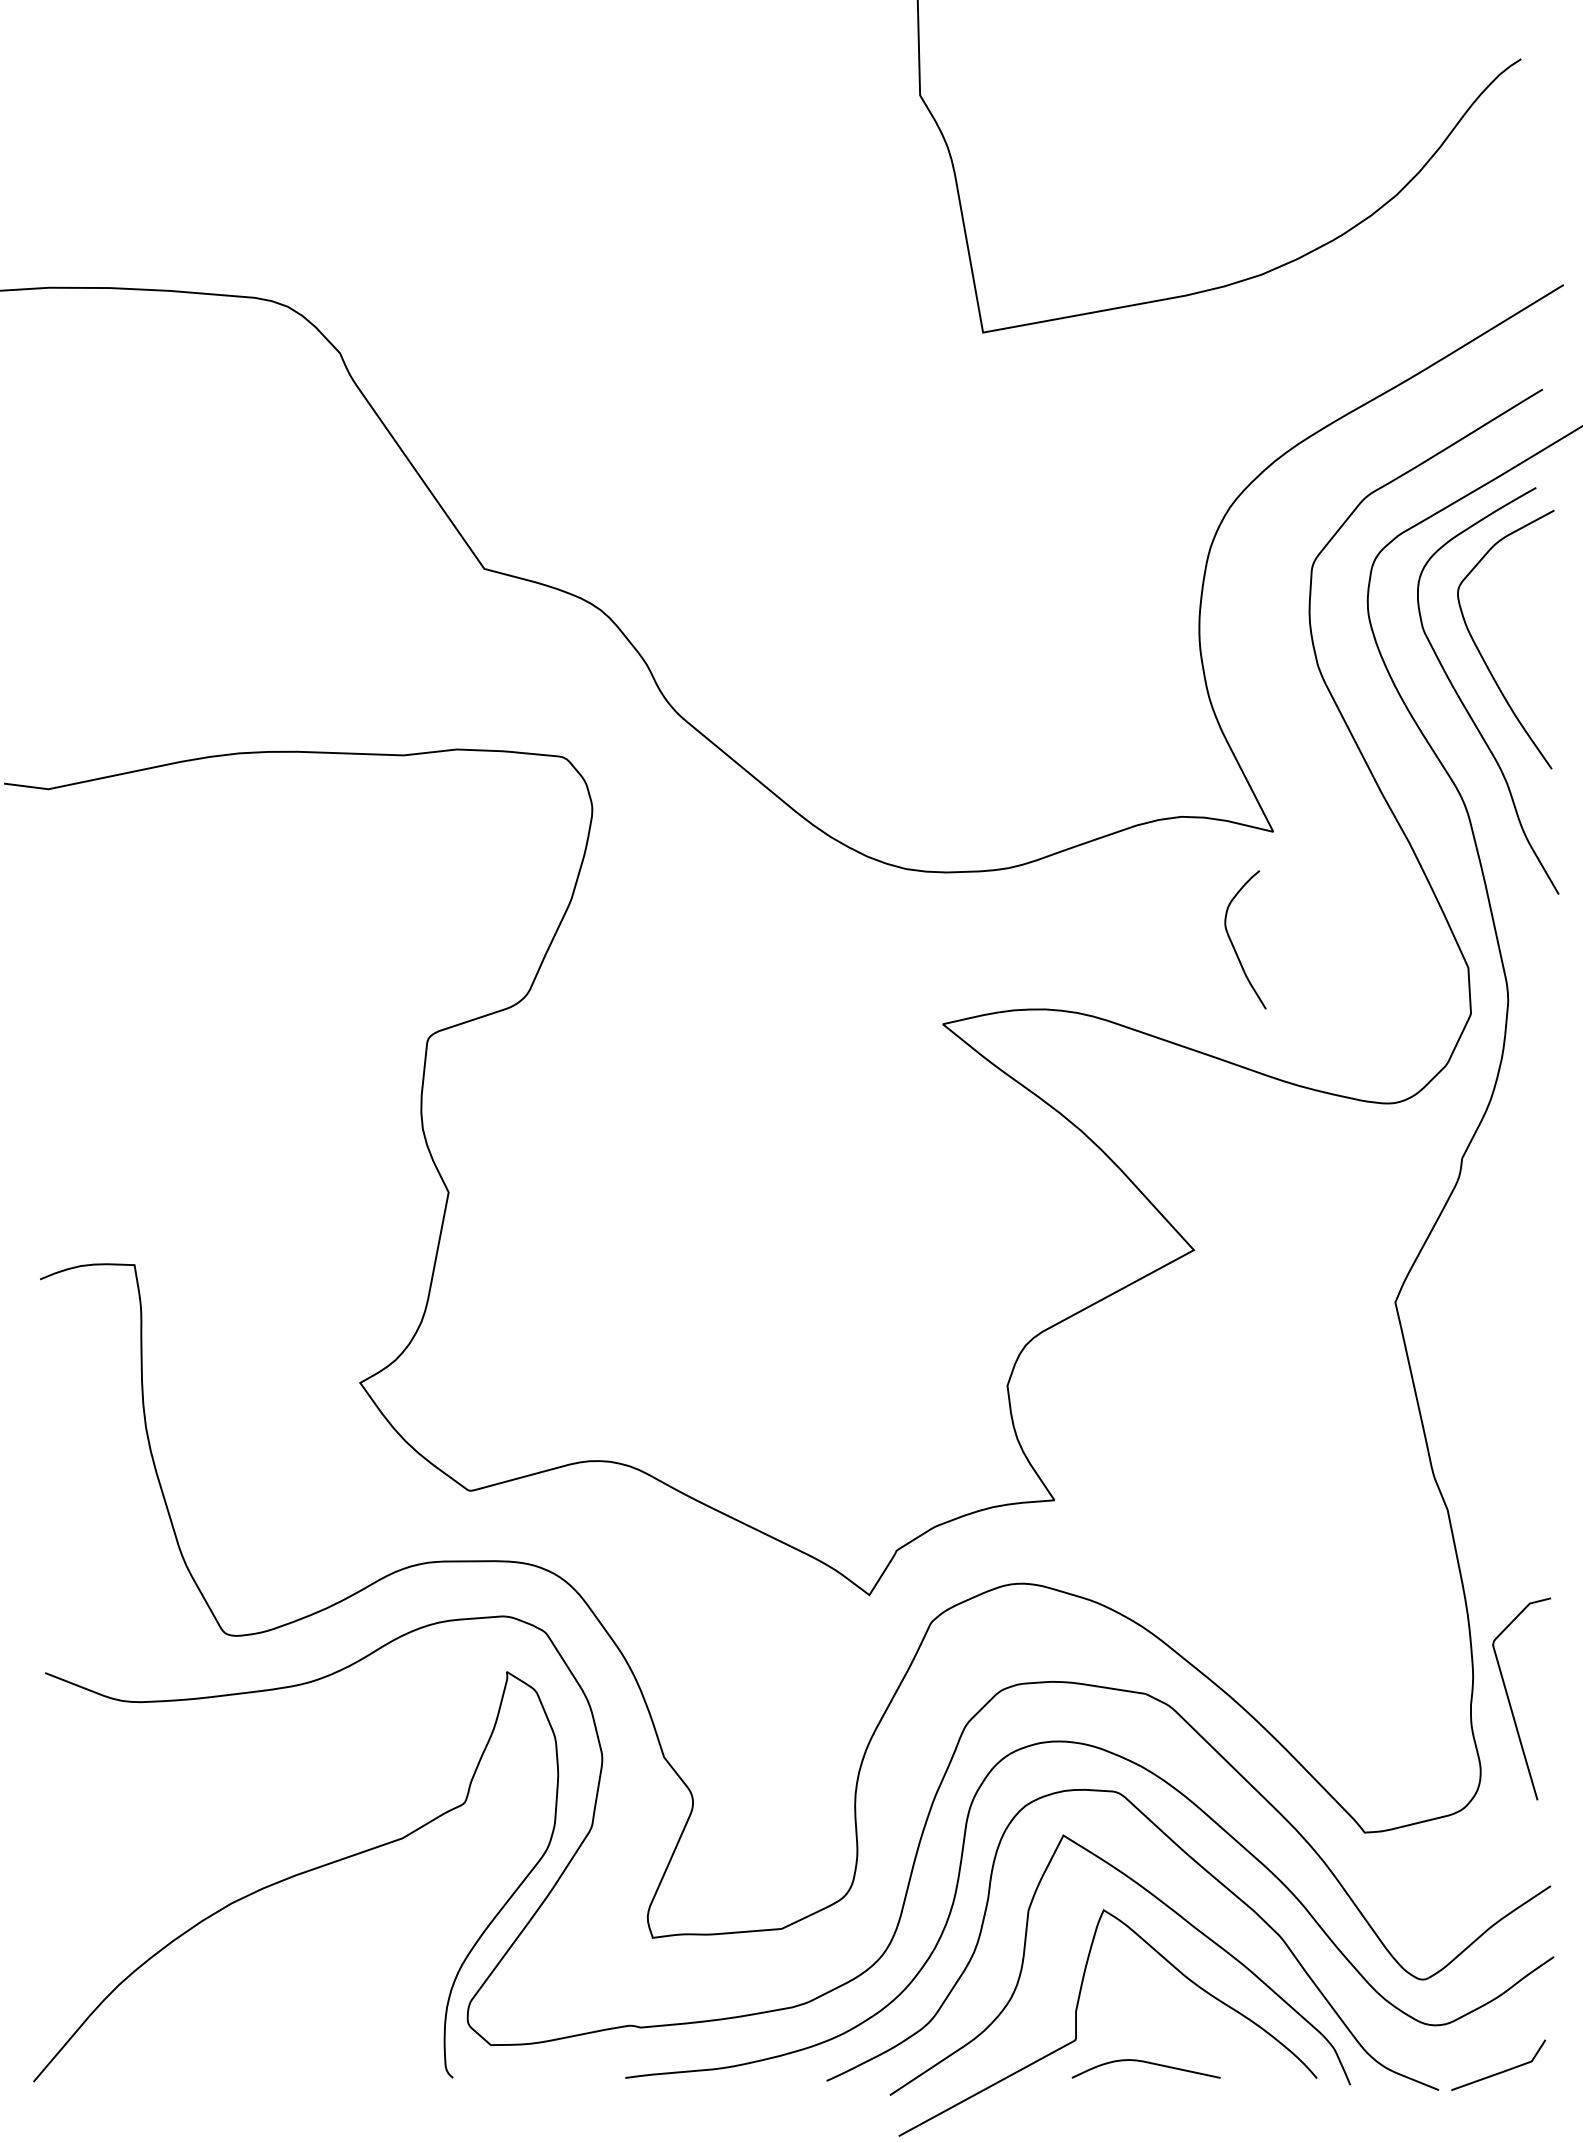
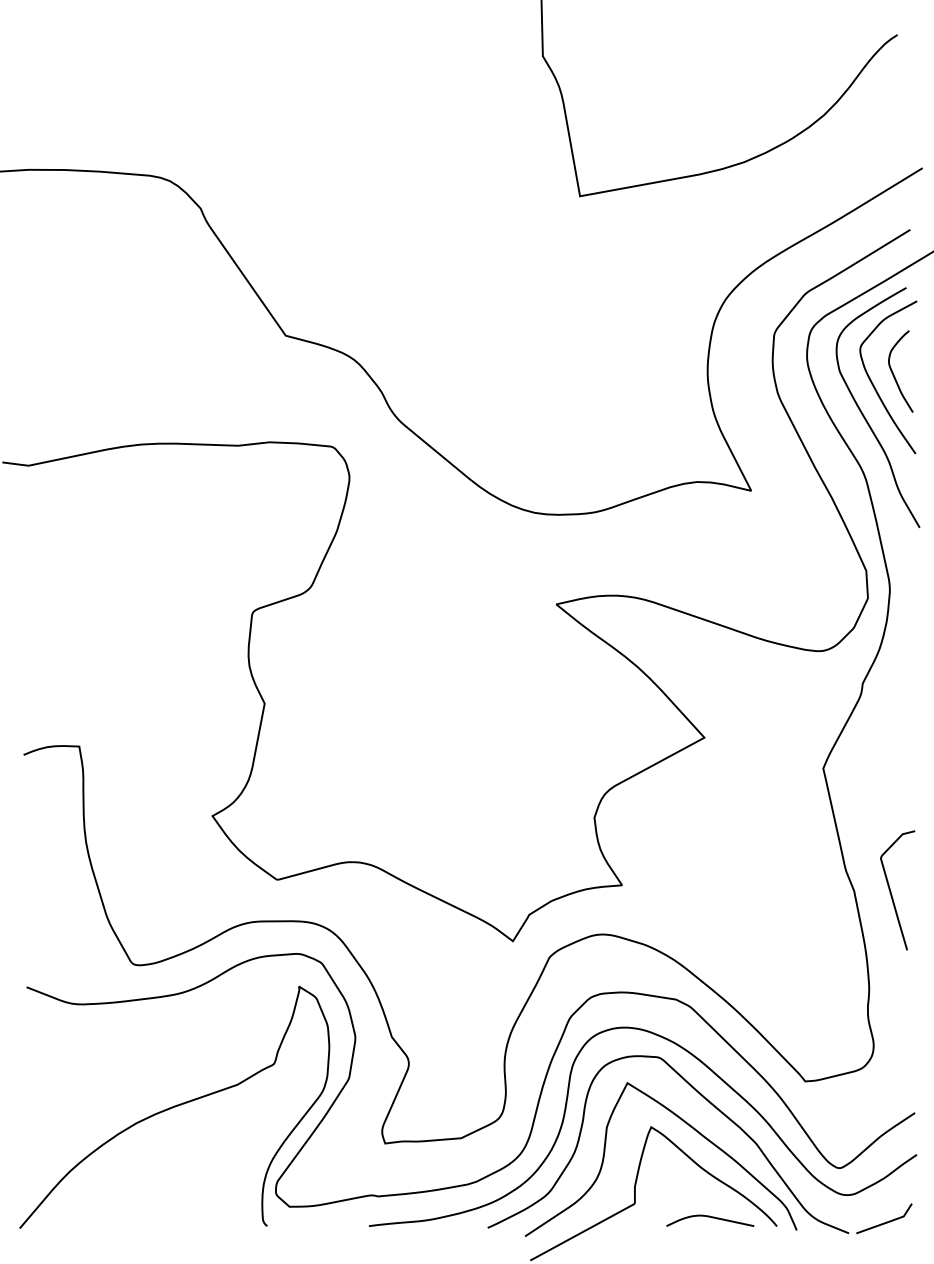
curve: (1234, 944) -> (894, 374), moved
curve: (1510, 1700) -> (891, 891), moved
curve: (1149, 2064) -> (712, 1218), moved

